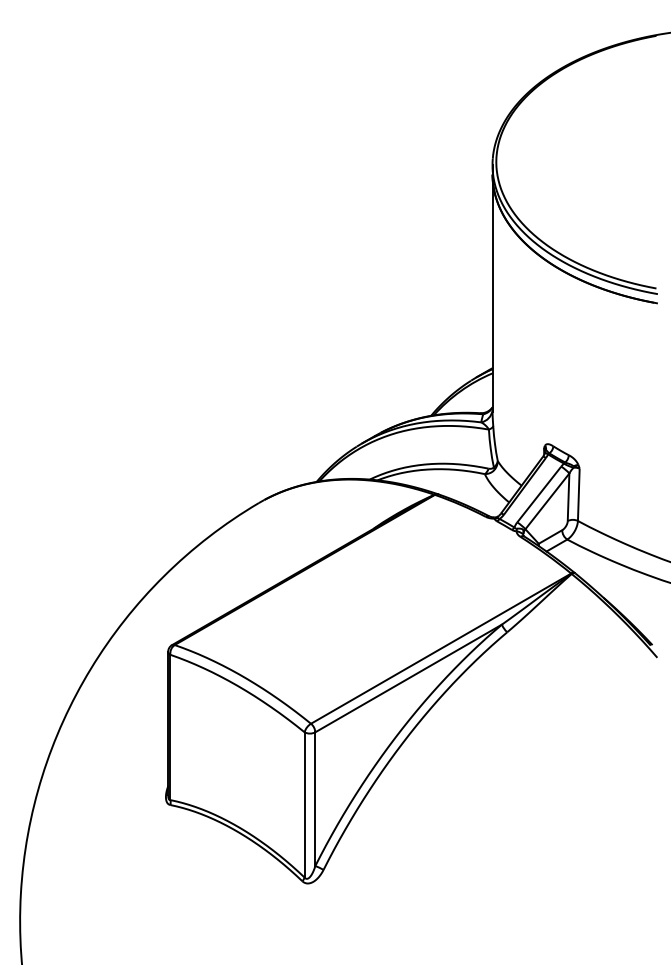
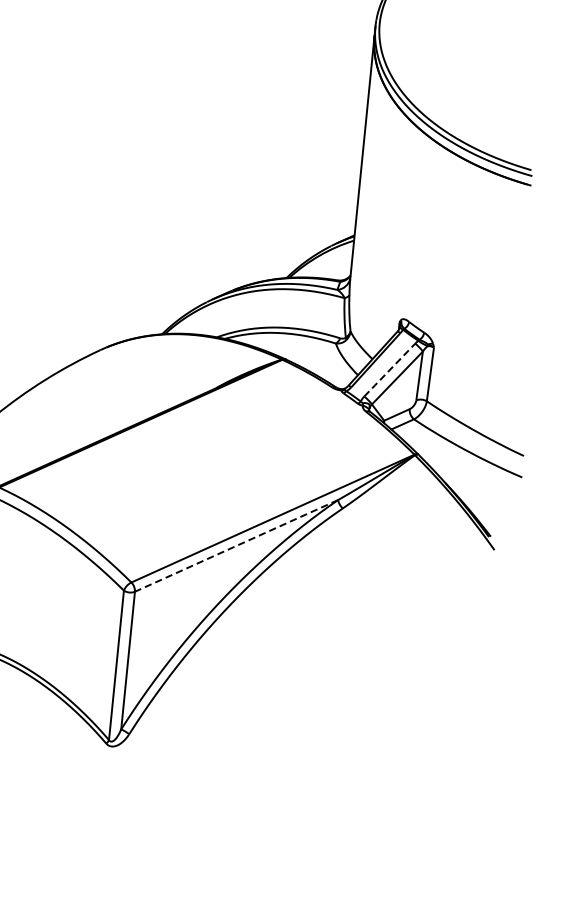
line: (539, 494) -> (390, 370), solid -> dashed
line: (408, 678) -> (236, 545), solid -> dashed

